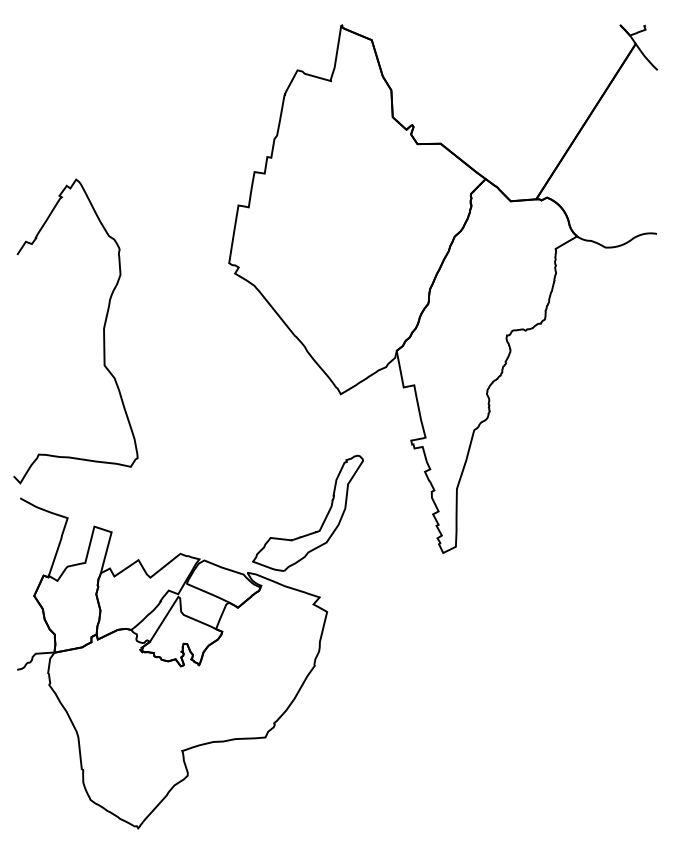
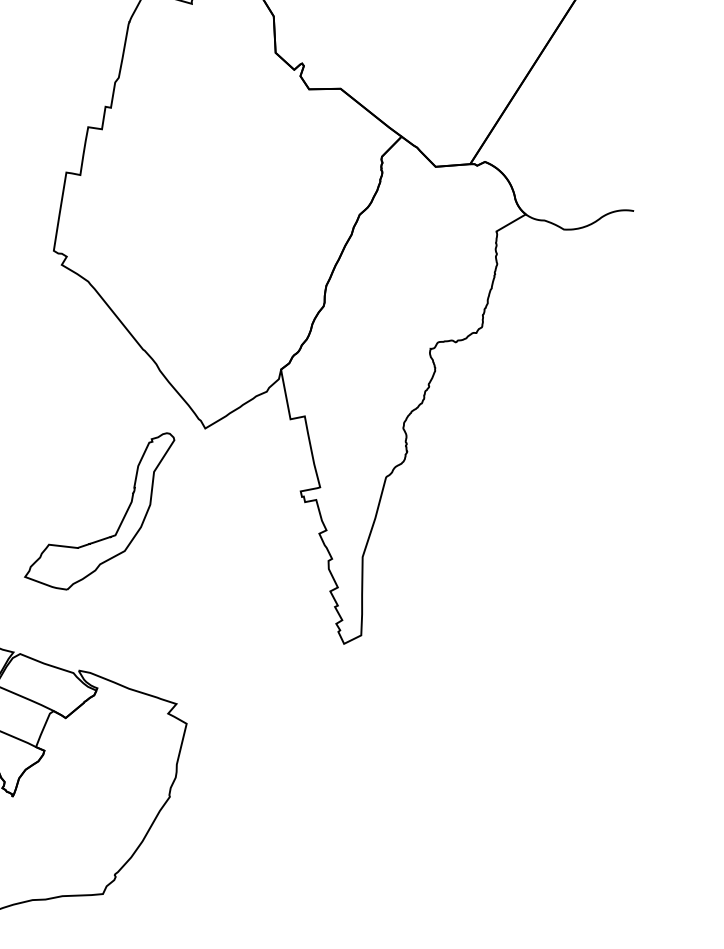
part: (323, 520) -> (120, 521), moved

